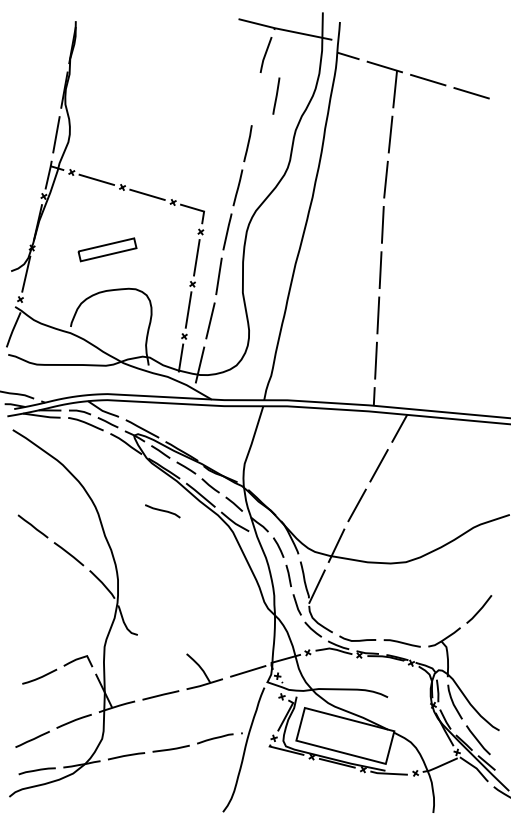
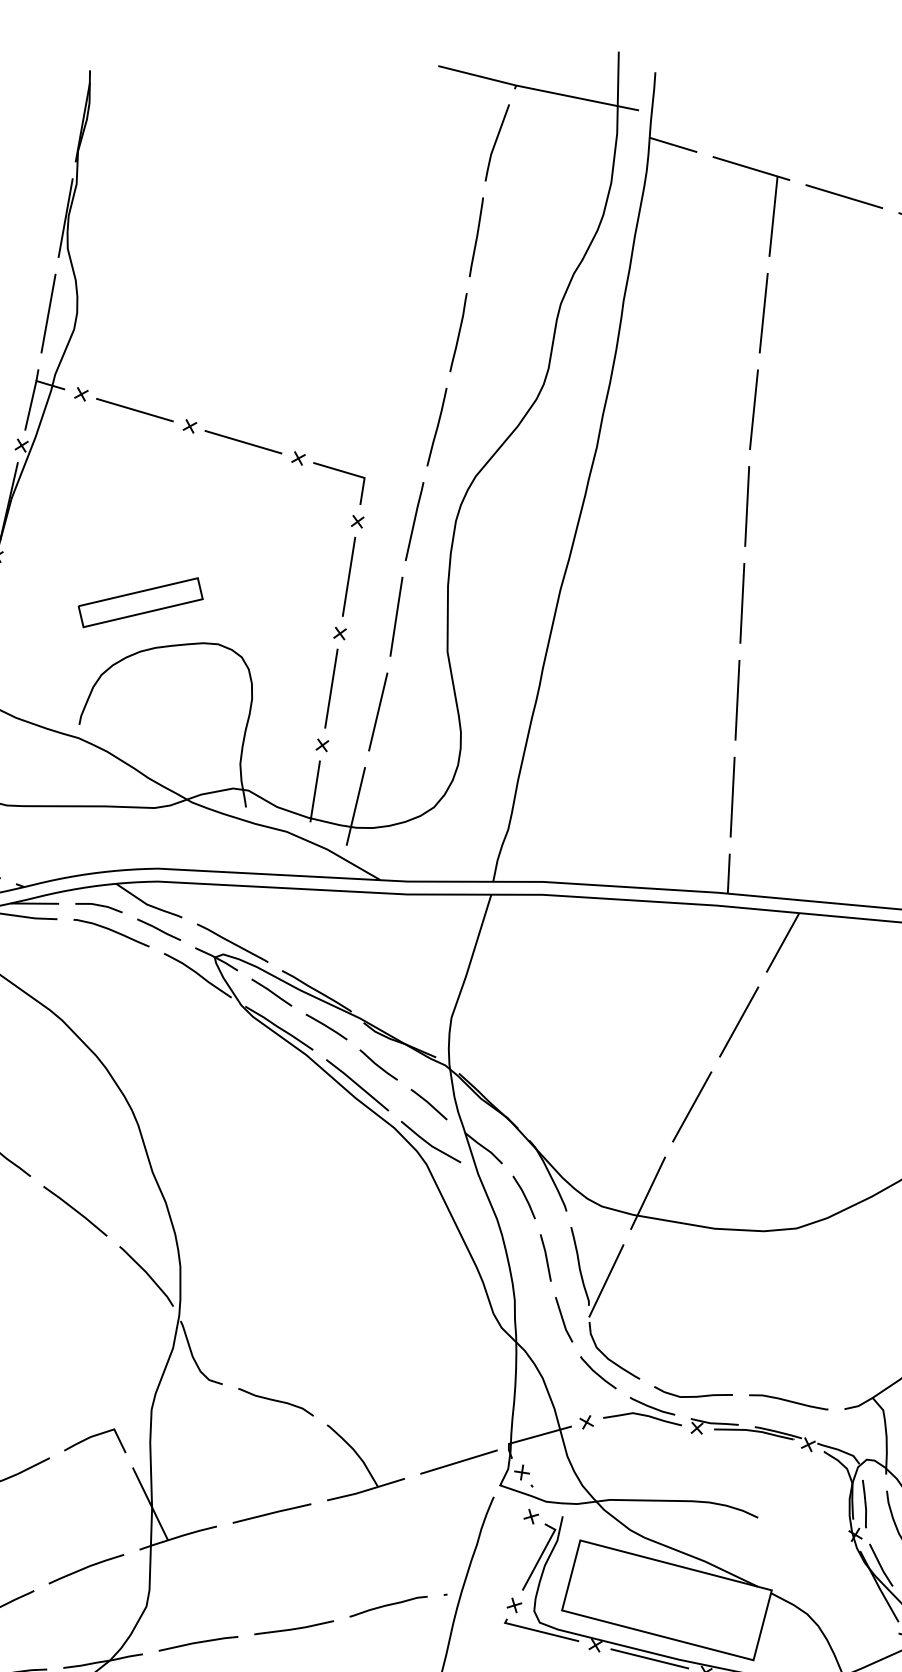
line: (276, 95) -> (476, 235), moved
part: (107, 249) -> (140, 601), moved
curve: (162, 511) -> (275, 1402), moved

